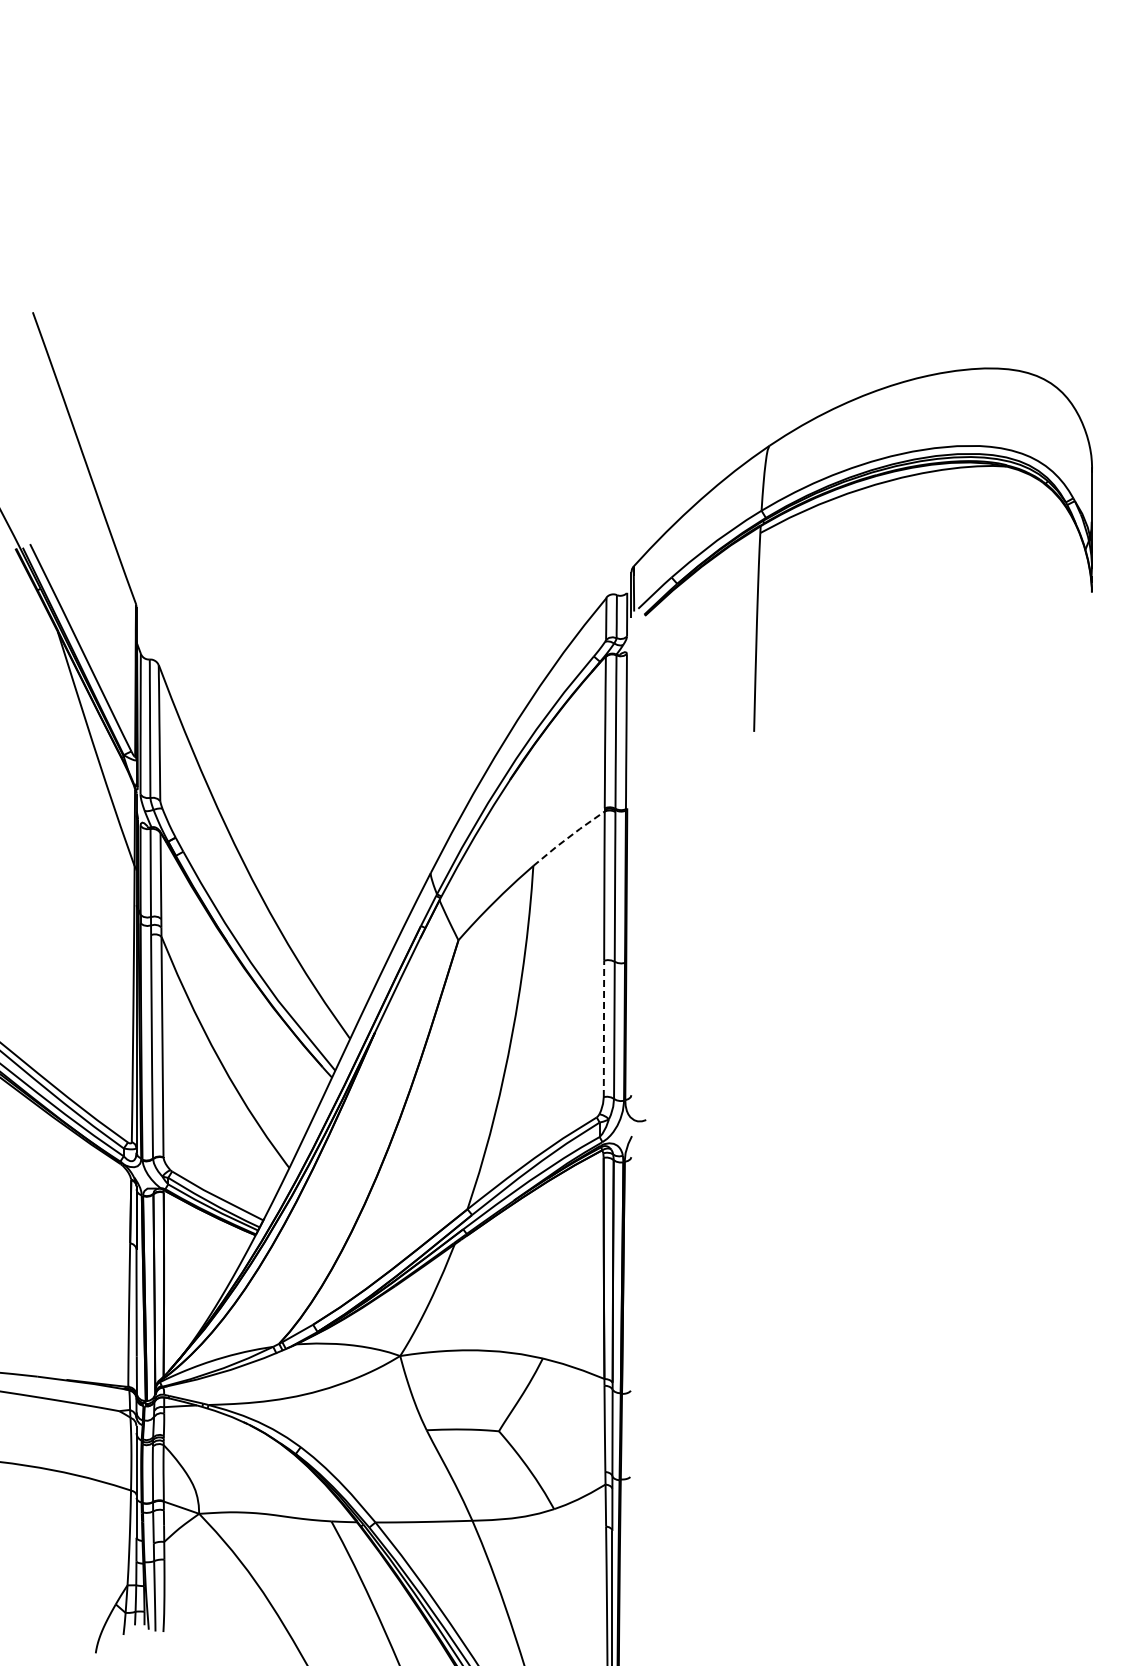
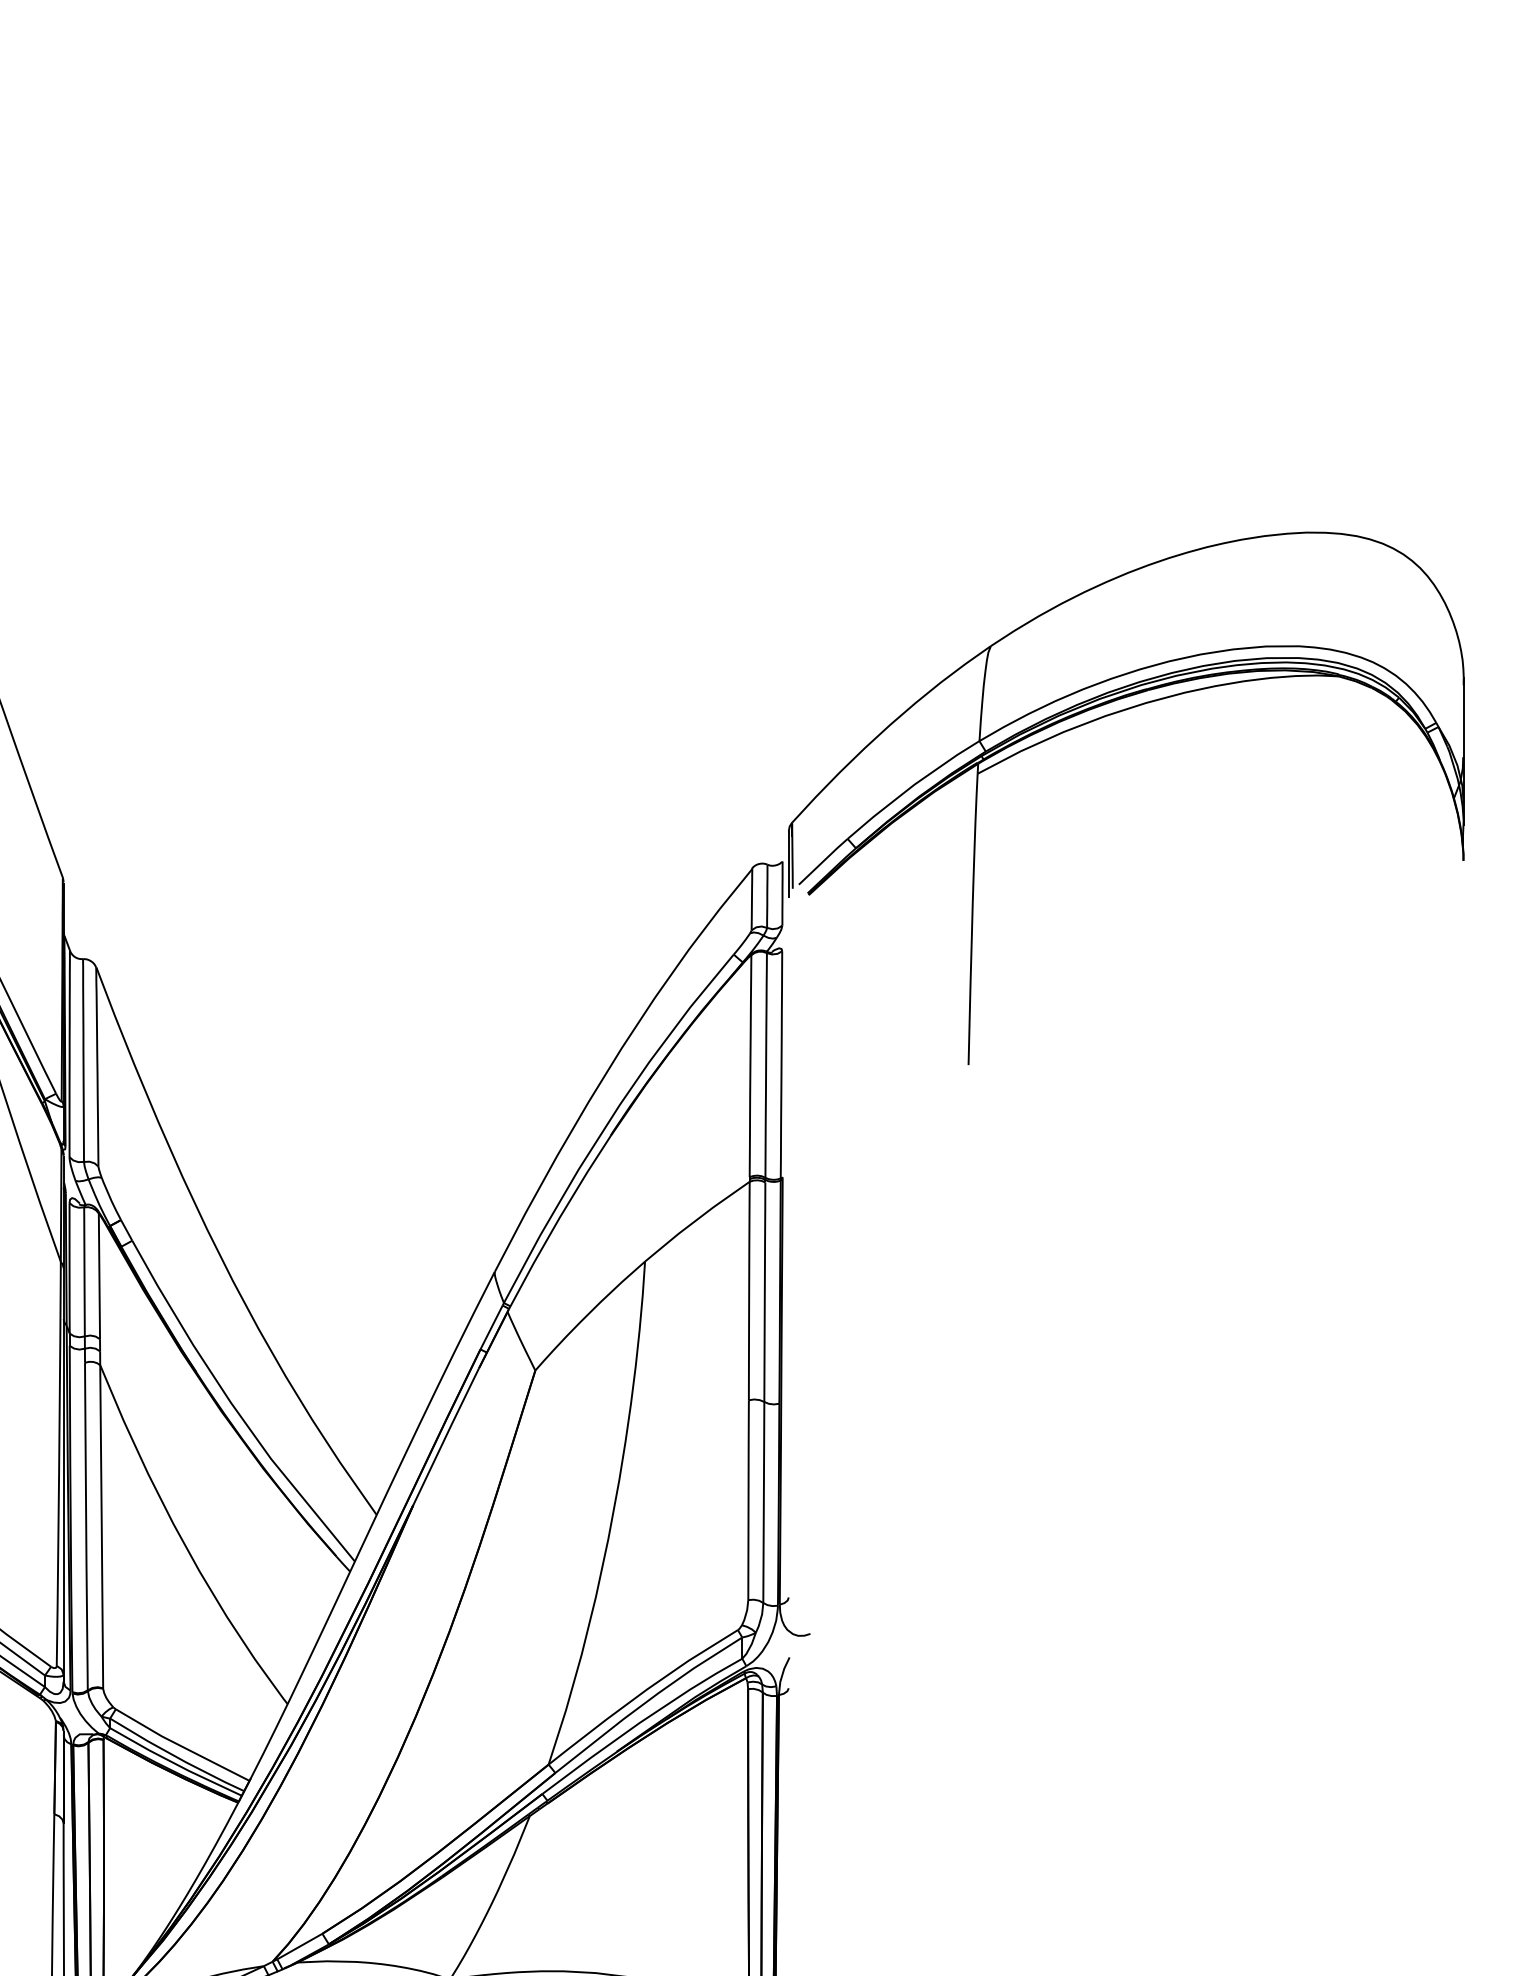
line: (568, 837) -> (696, 1219), dashed -> solid
line: (603, 1028) -> (747, 1499), dashed -> solid

